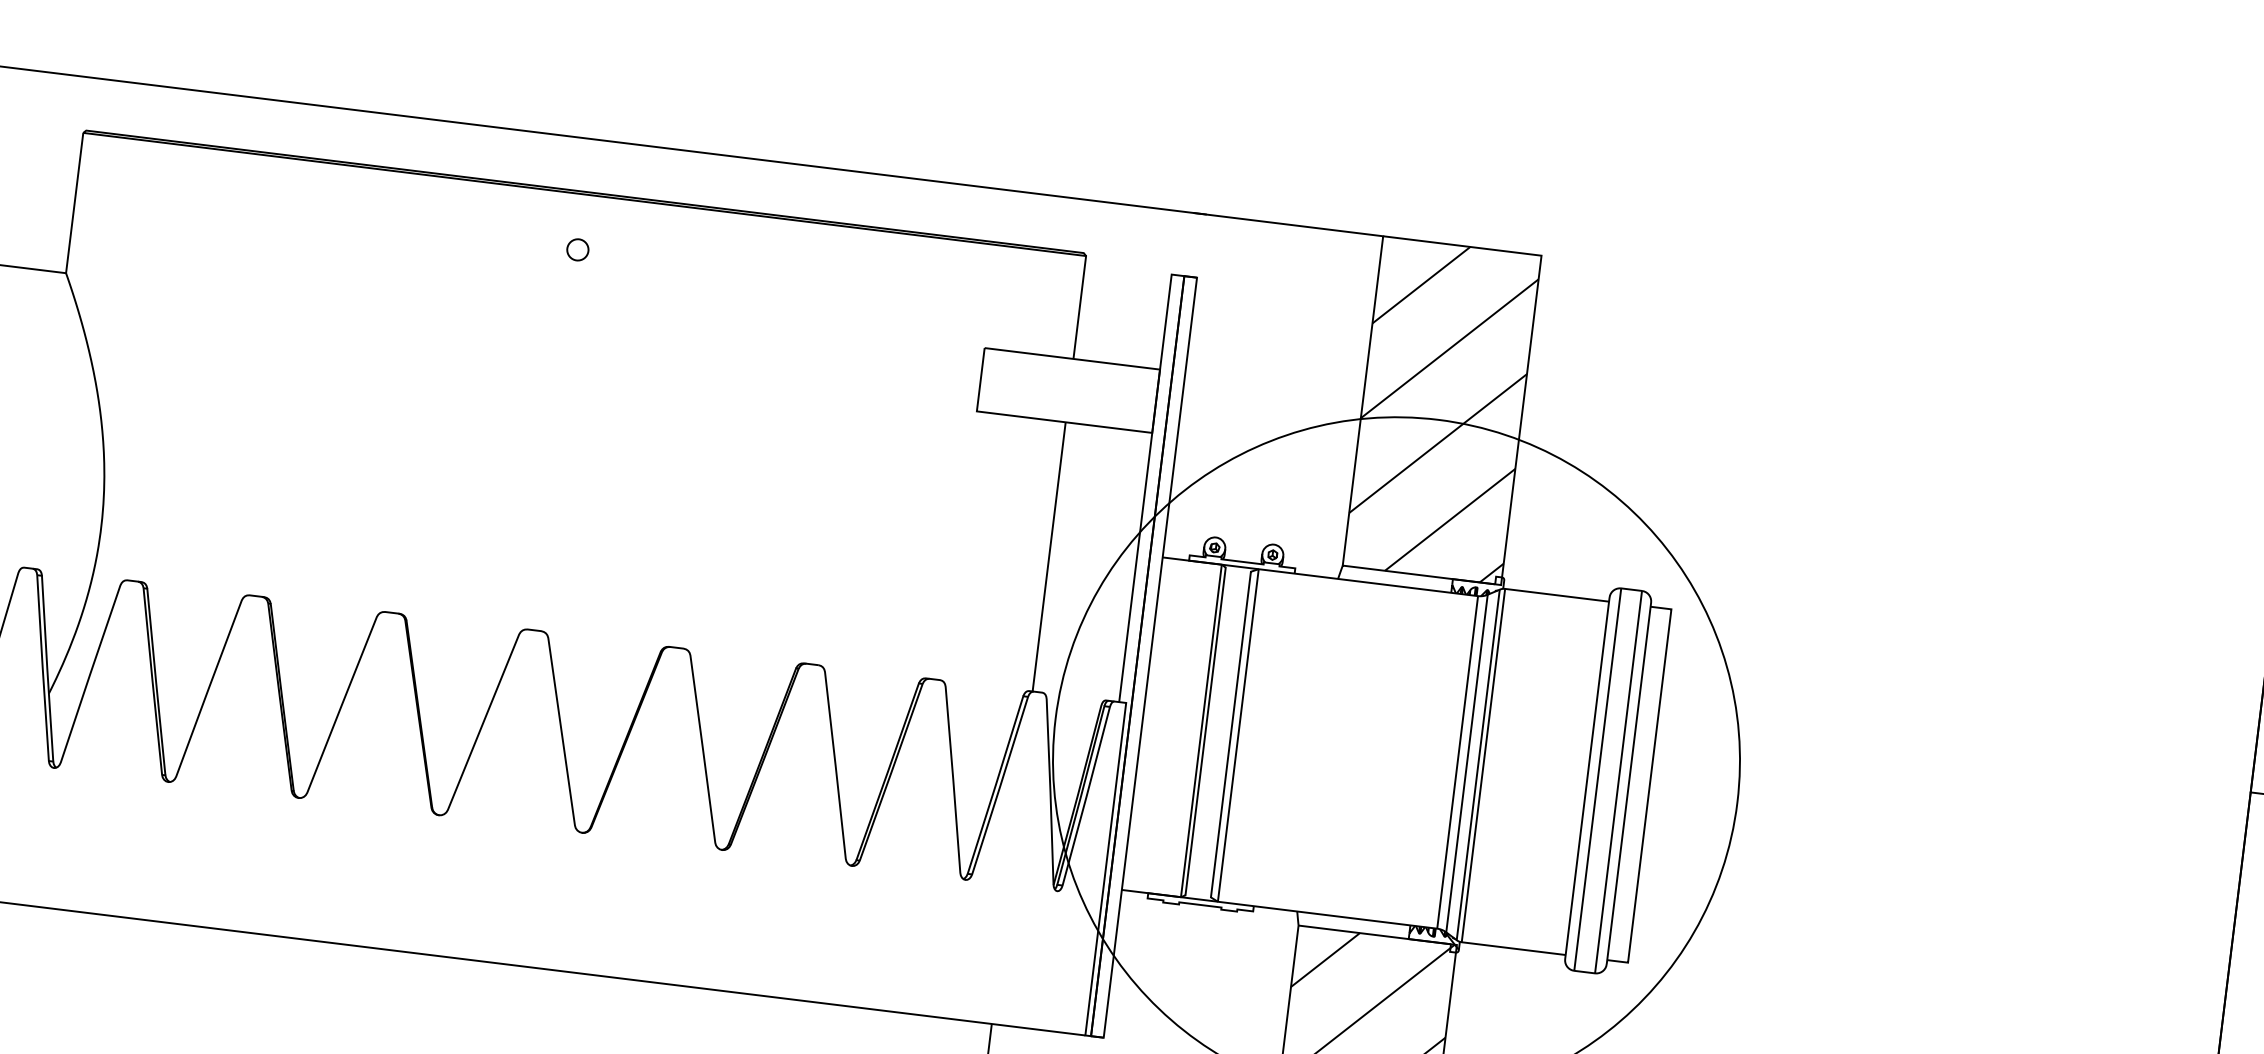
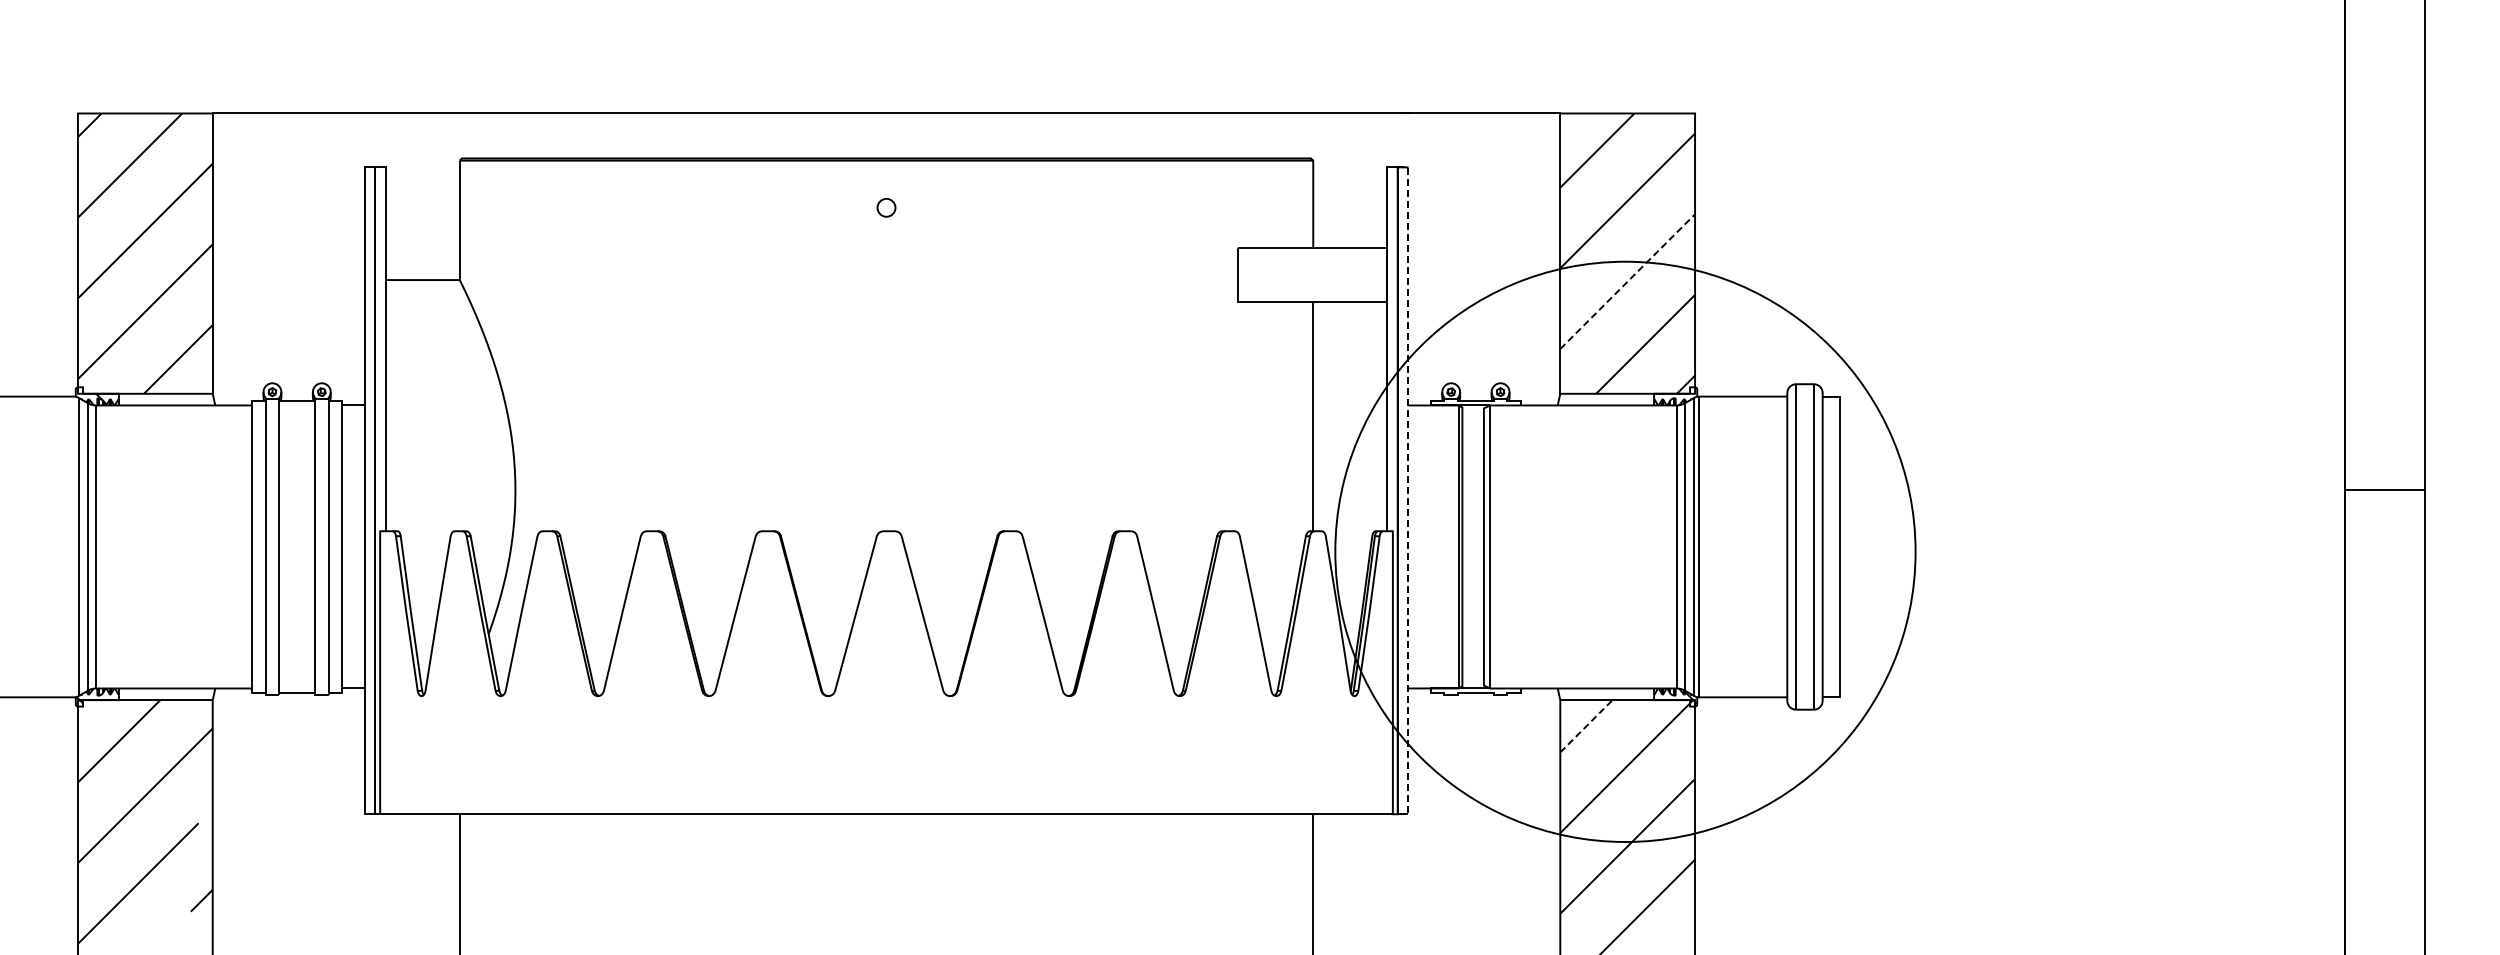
line: (1439, 443) -> (1628, 281), solid -> dashed
line: (1150, 658) -> (1408, 491), solid -> dashed
line: (1325, 960) -> (1586, 726), solid -> dashed

